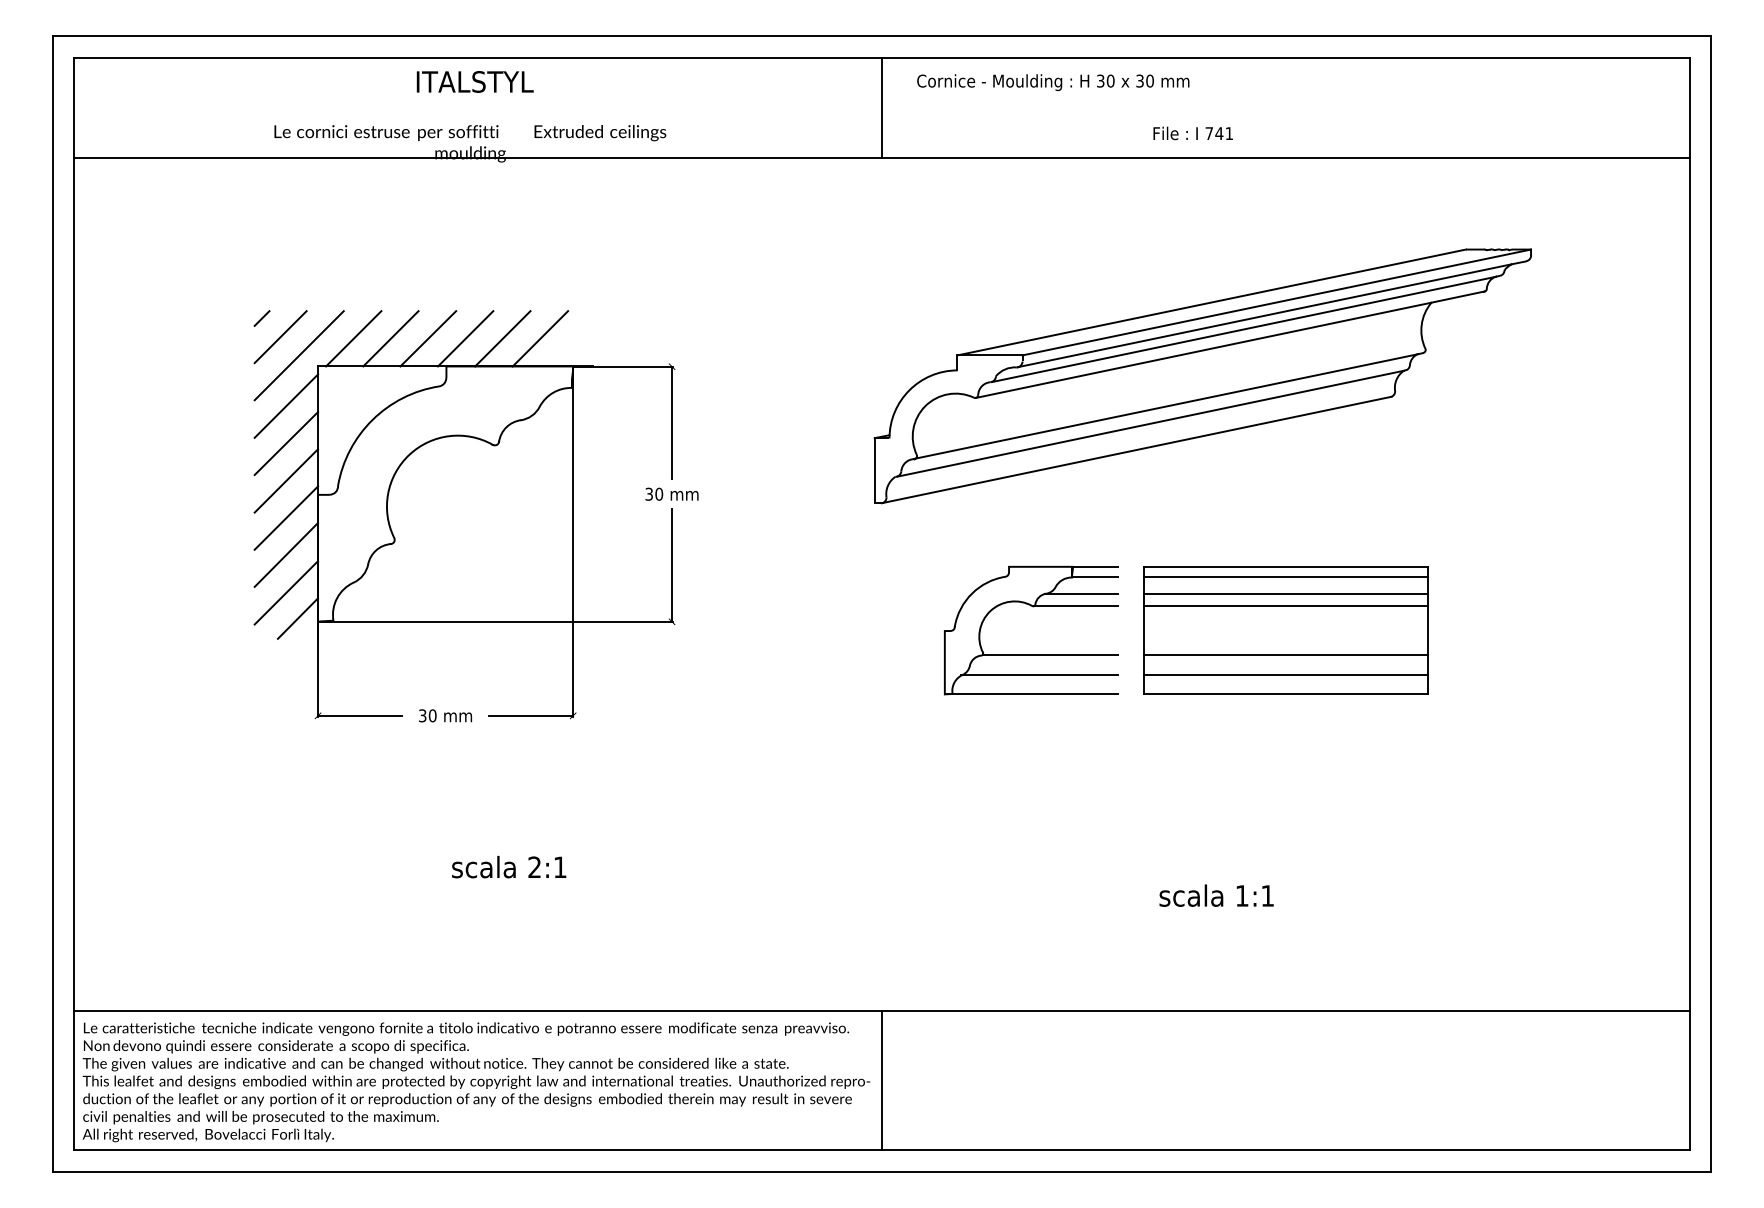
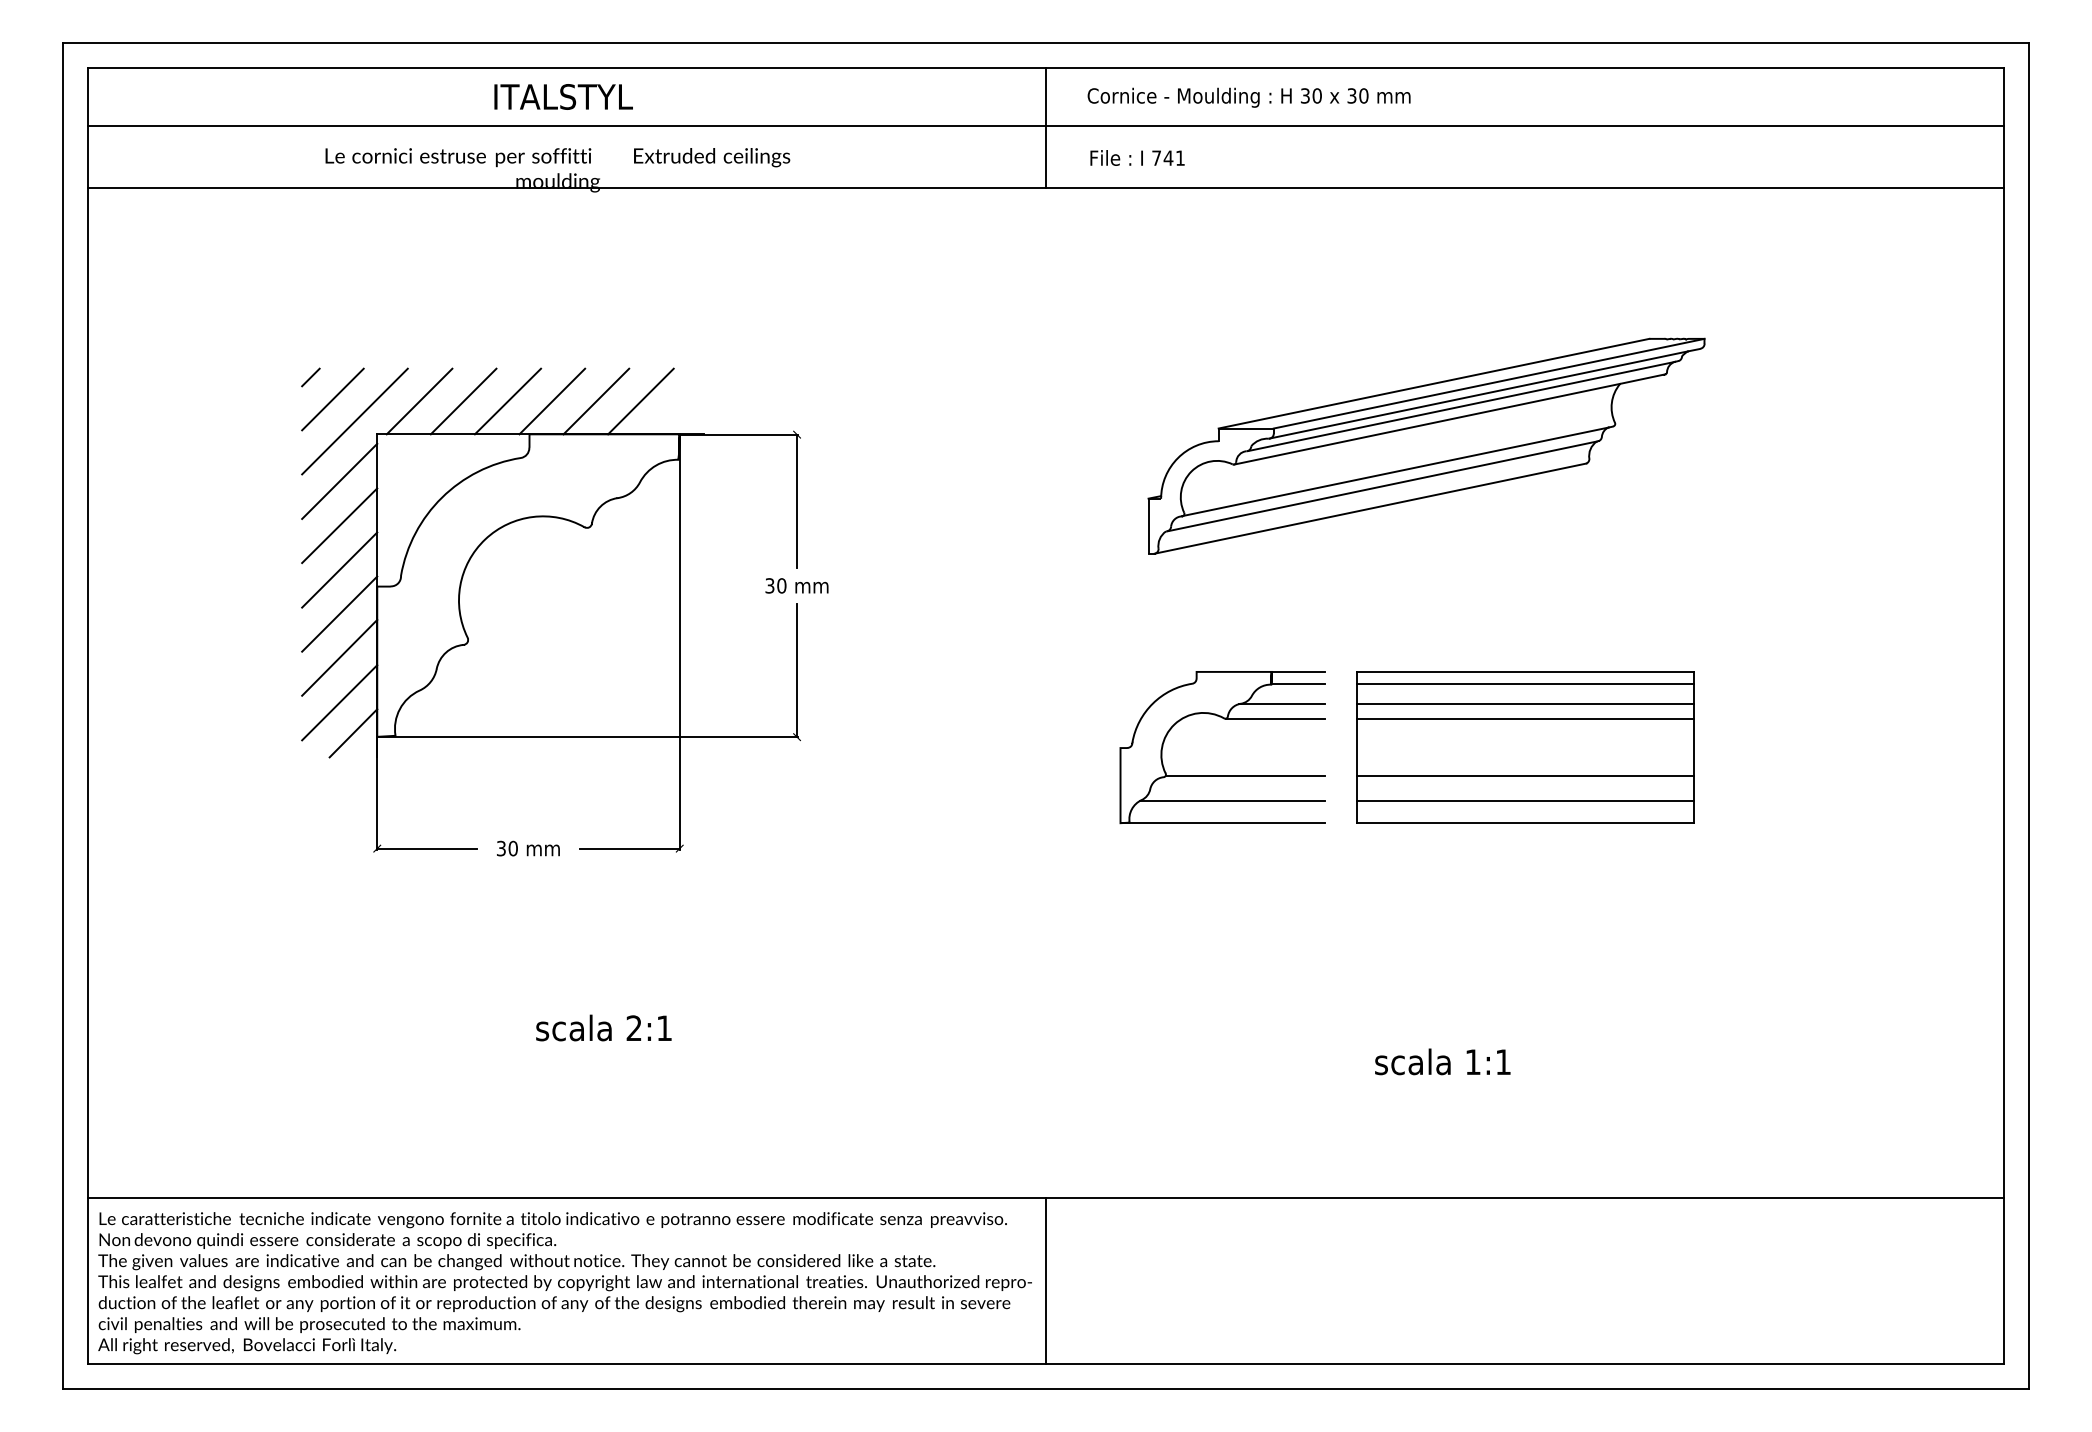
line: (881, 106) -> (1045, 126), added
text: (1192, 133) -> (1136, 158), moved
part: (1202, 376) -> (1426, 446), size x0.71

